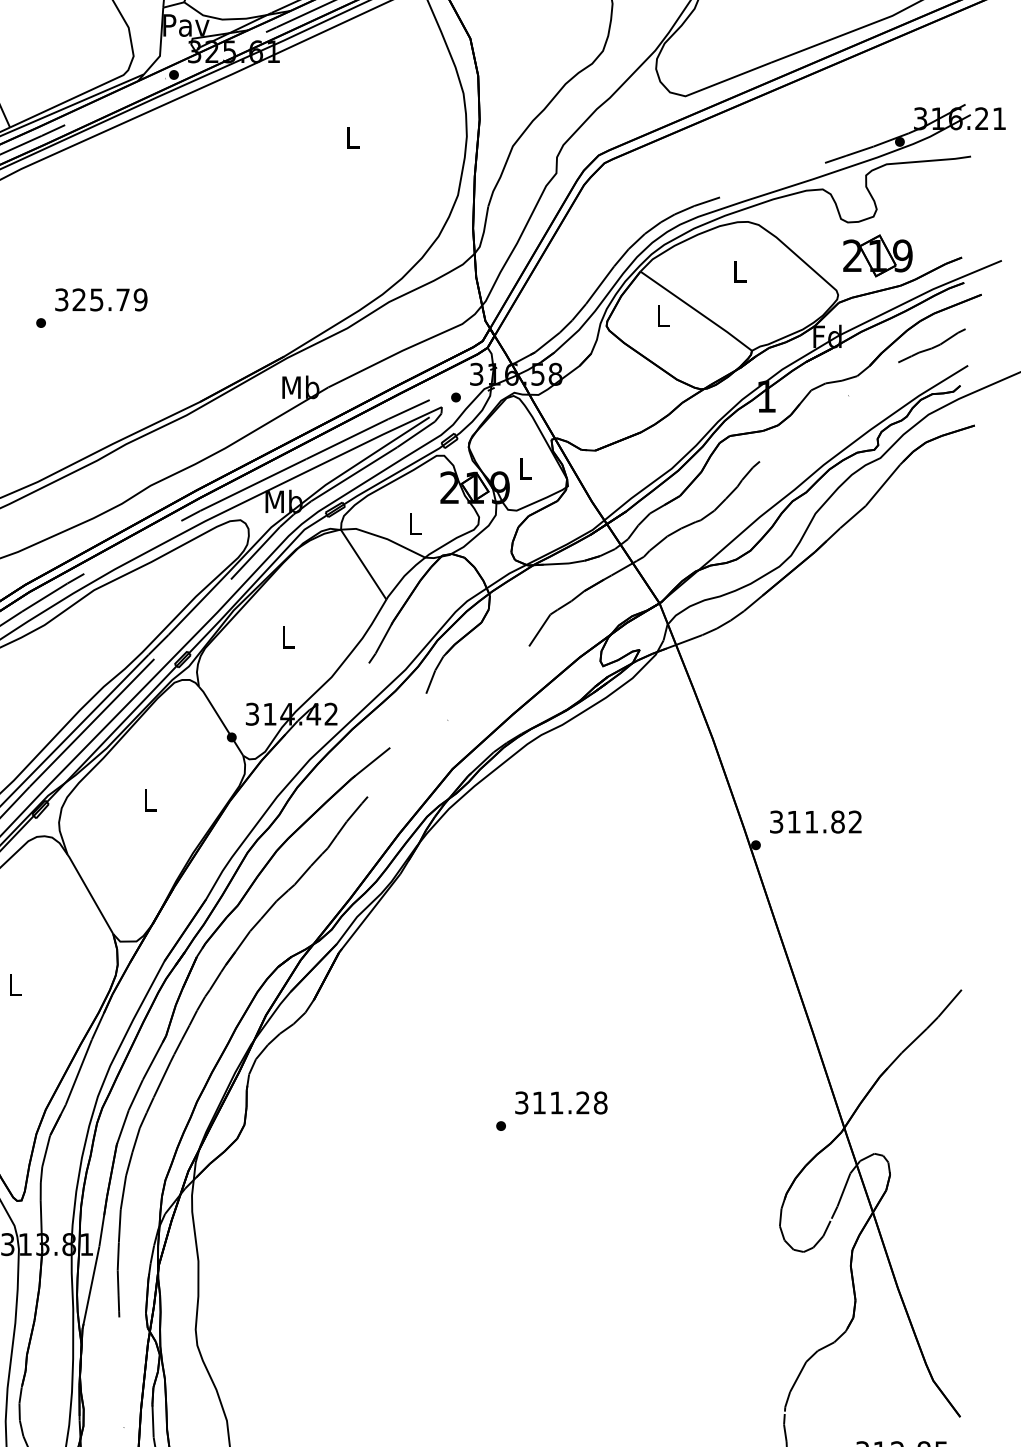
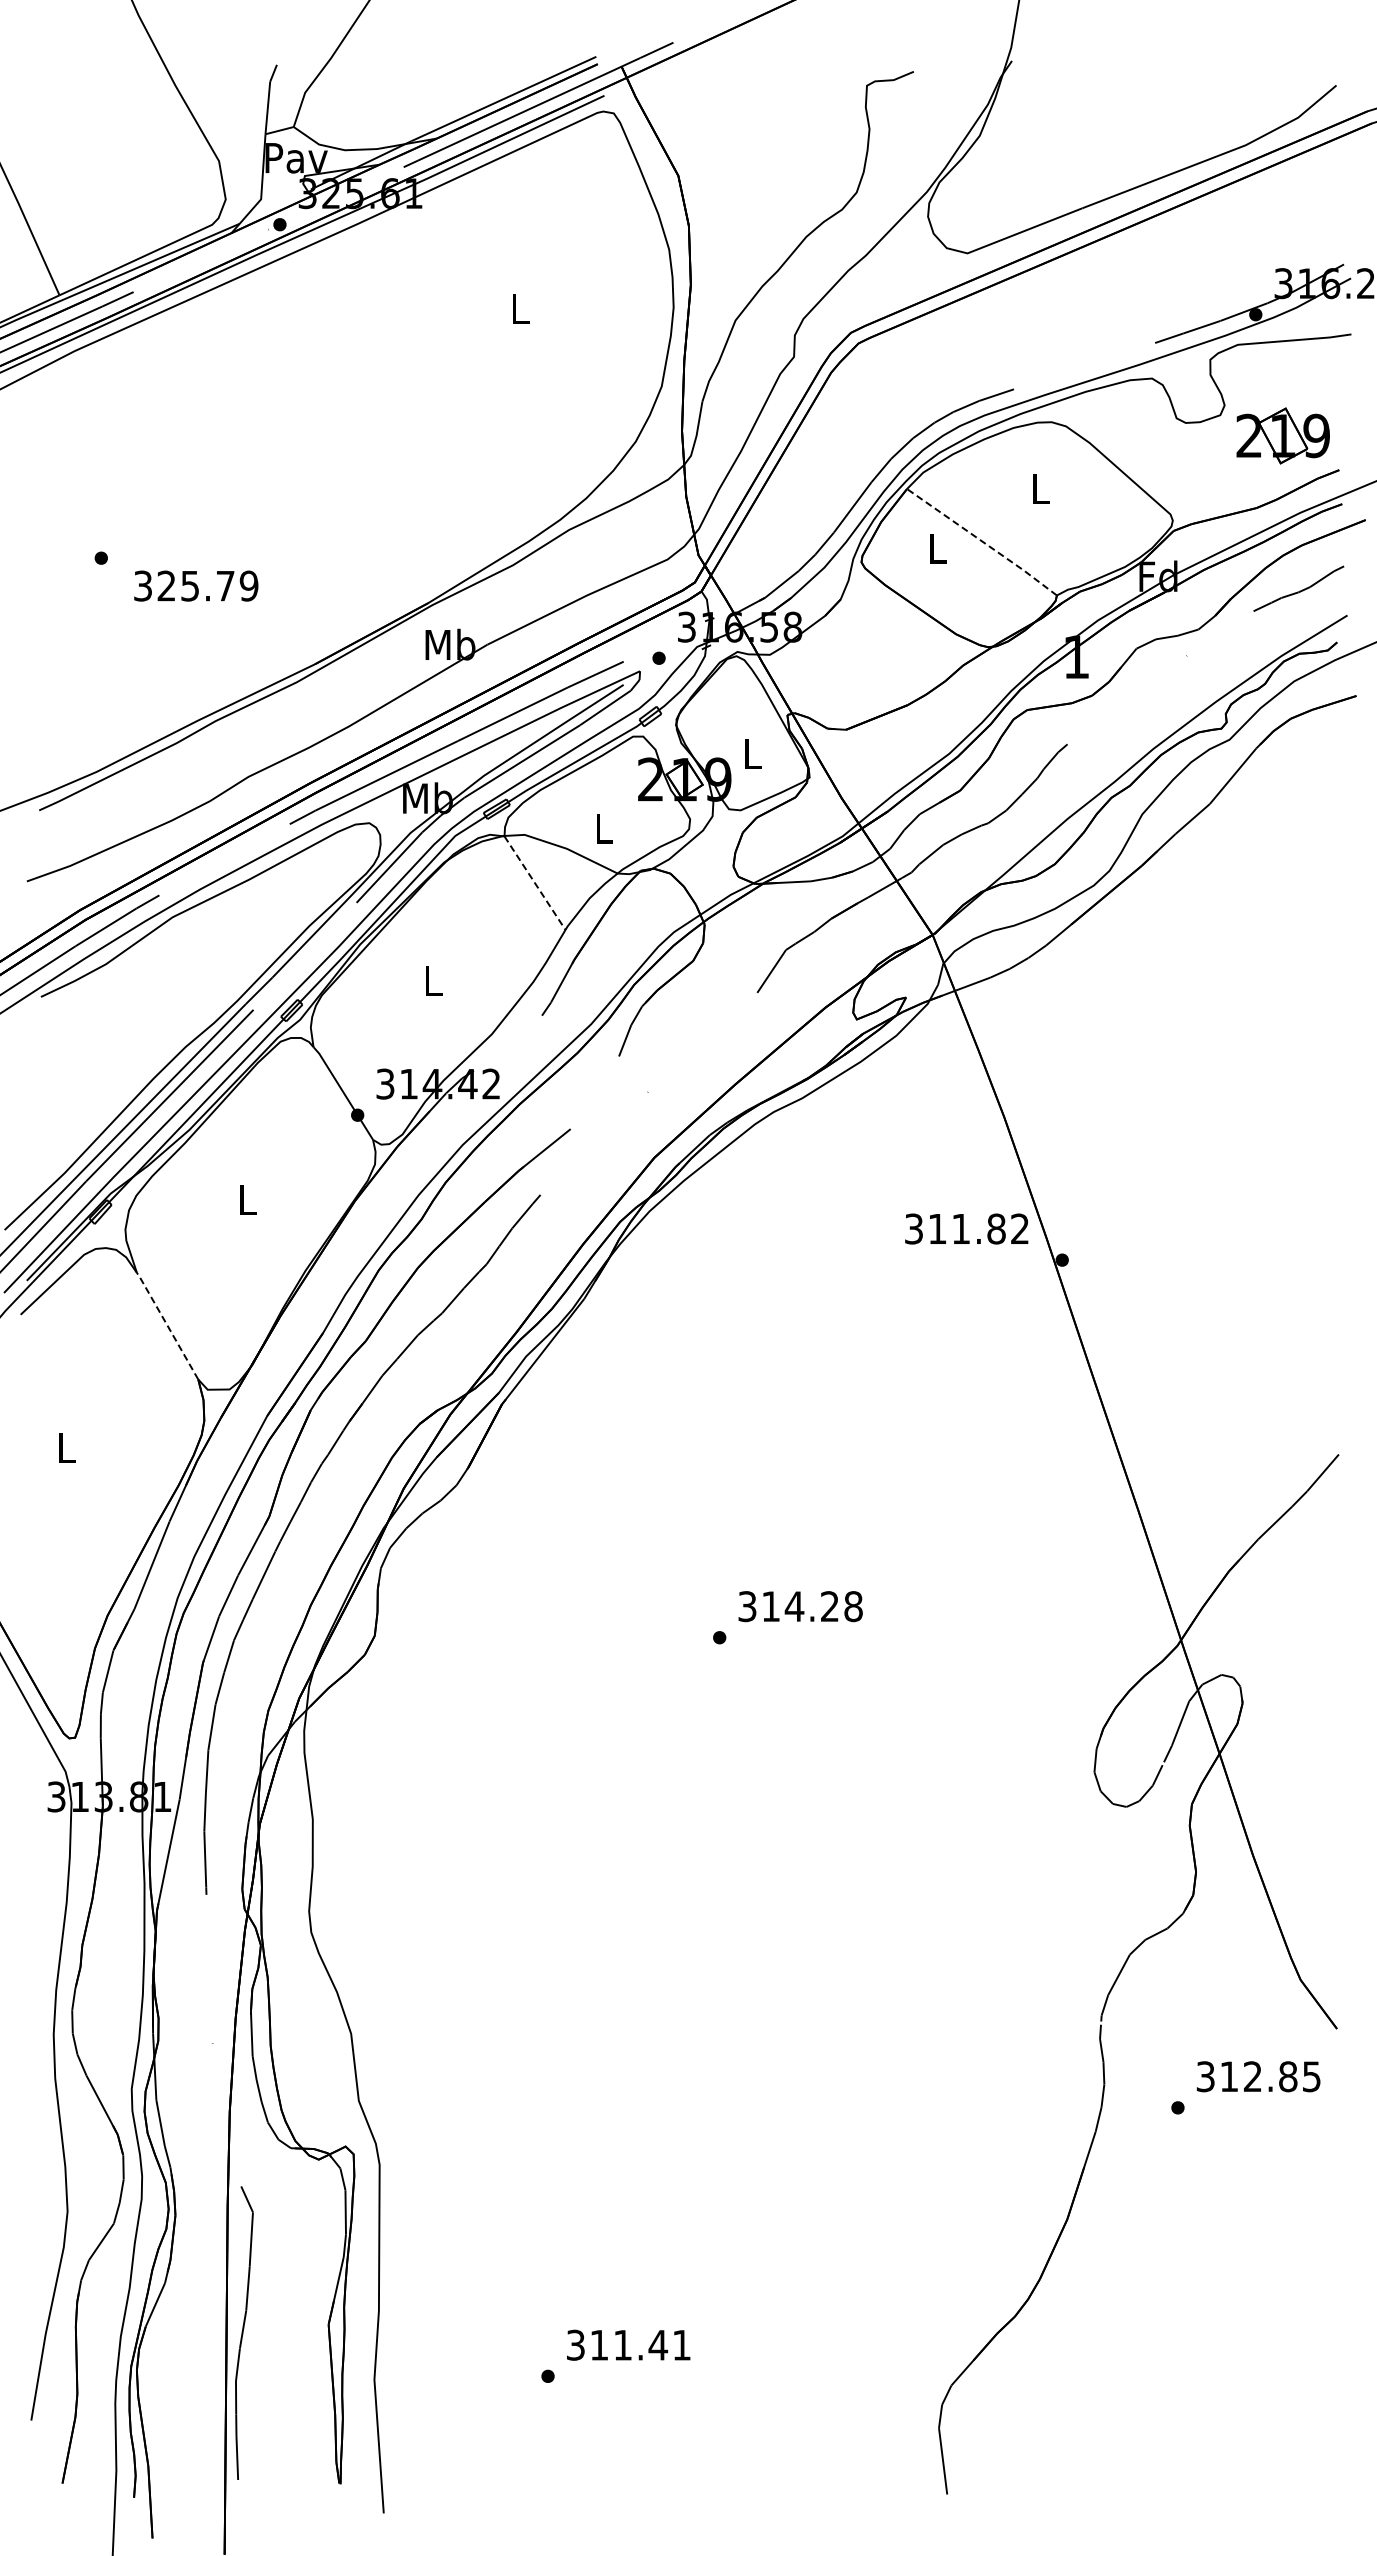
part: (877, 255) -> (1282, 435), moved
text: (101, 299) -> (196, 585), moved
line: (696, 310) -> (982, 541), solid -> dashed
line: (364, 565) -> (535, 883), solid -> dashed
text: (815, 821) -> (966, 1228), moved
line: (90, 893) -> (167, 1324), solid -> dashed
text: (556, 1102) -> (794, 1606), 311.28 -> 314.28

